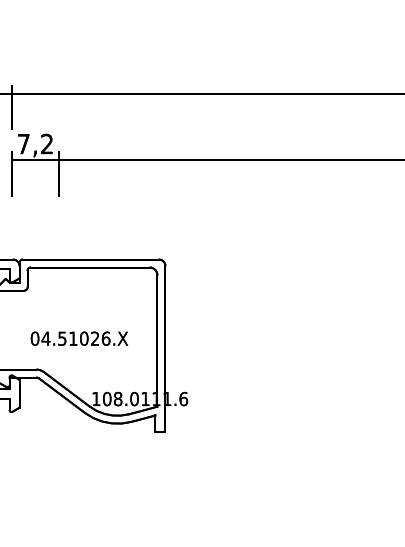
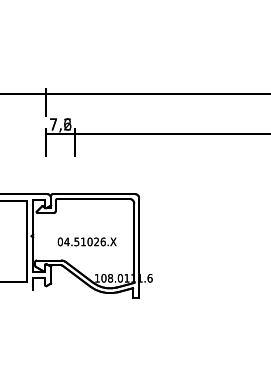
text: (46, 144) -> (67, 124), 7,2 -> 7,6

